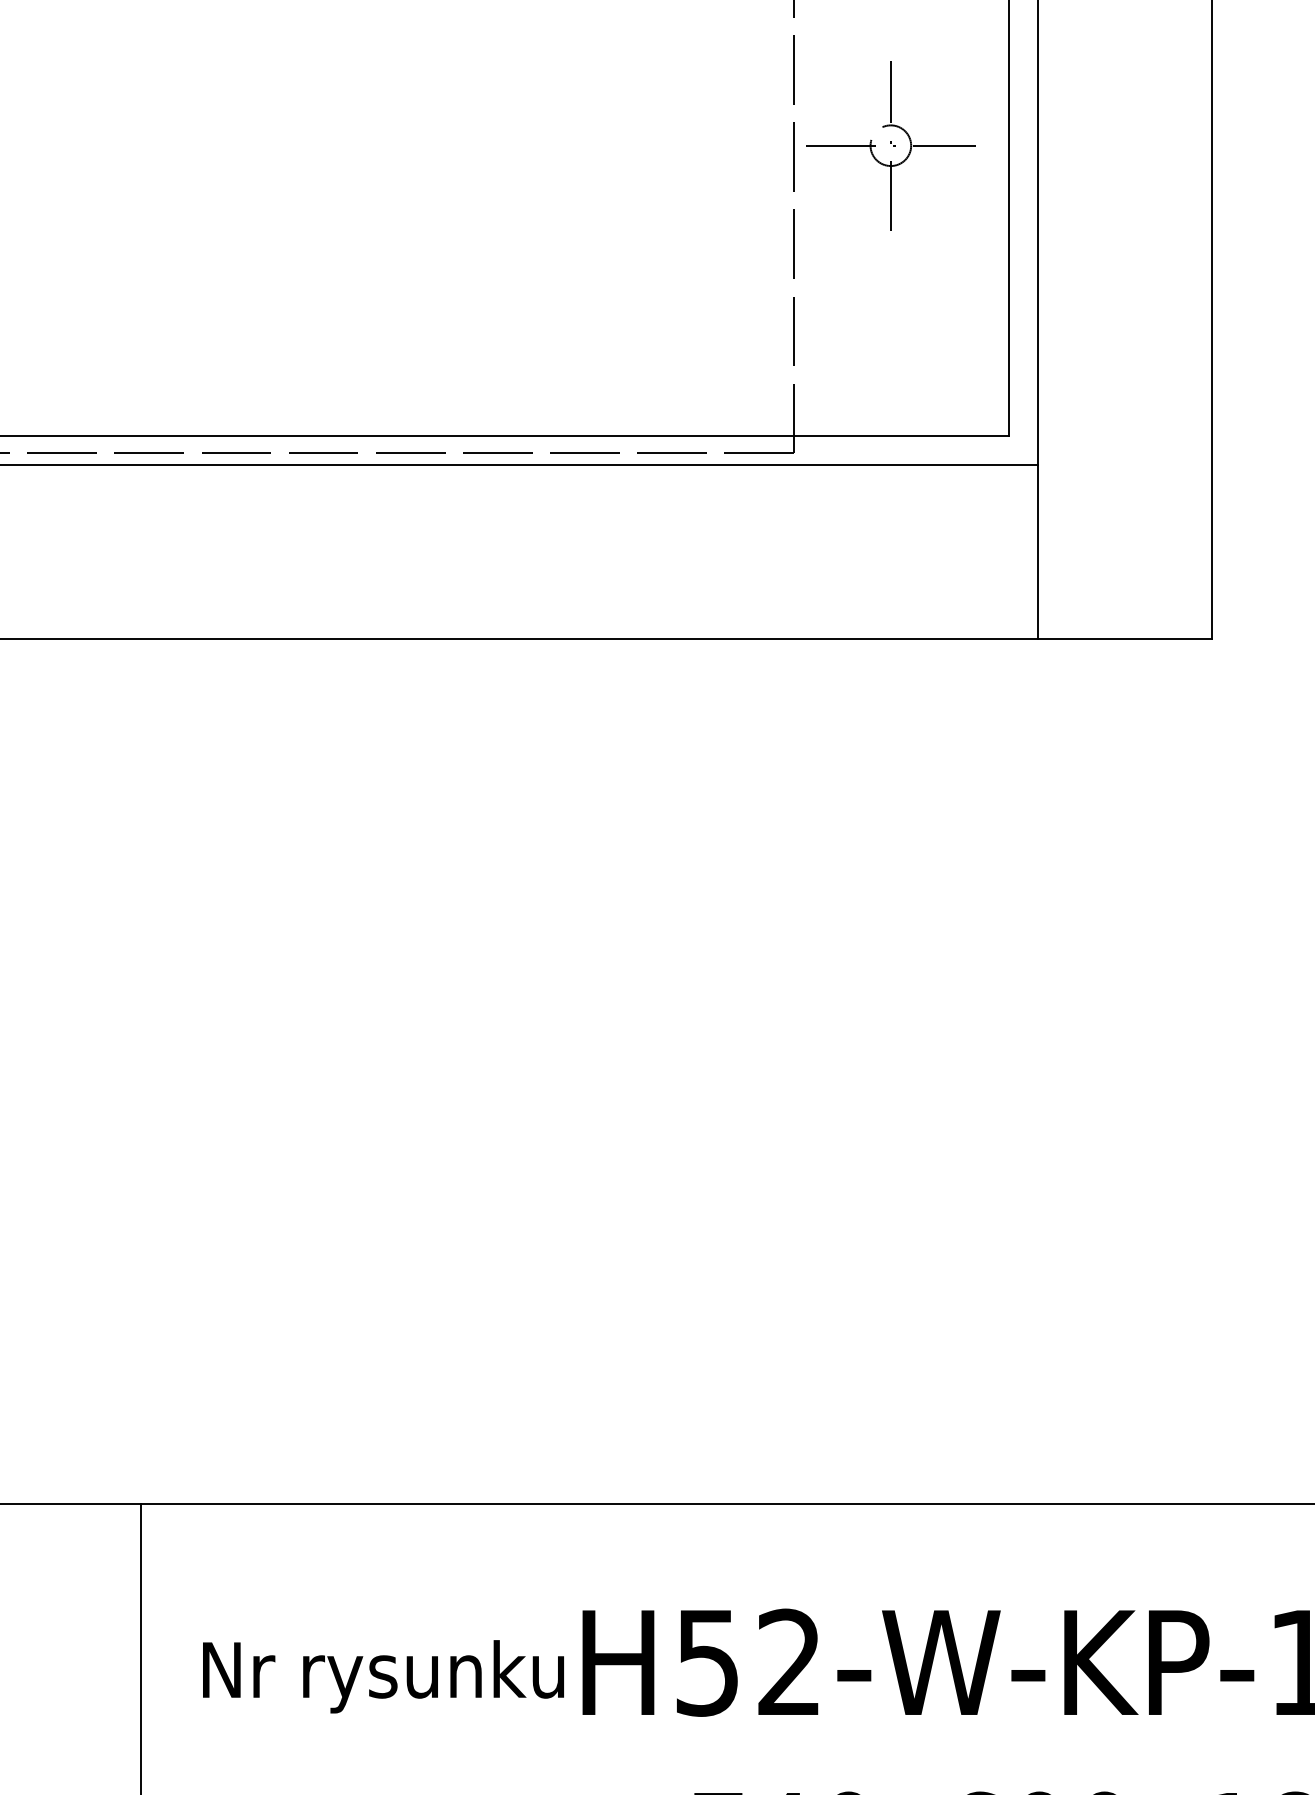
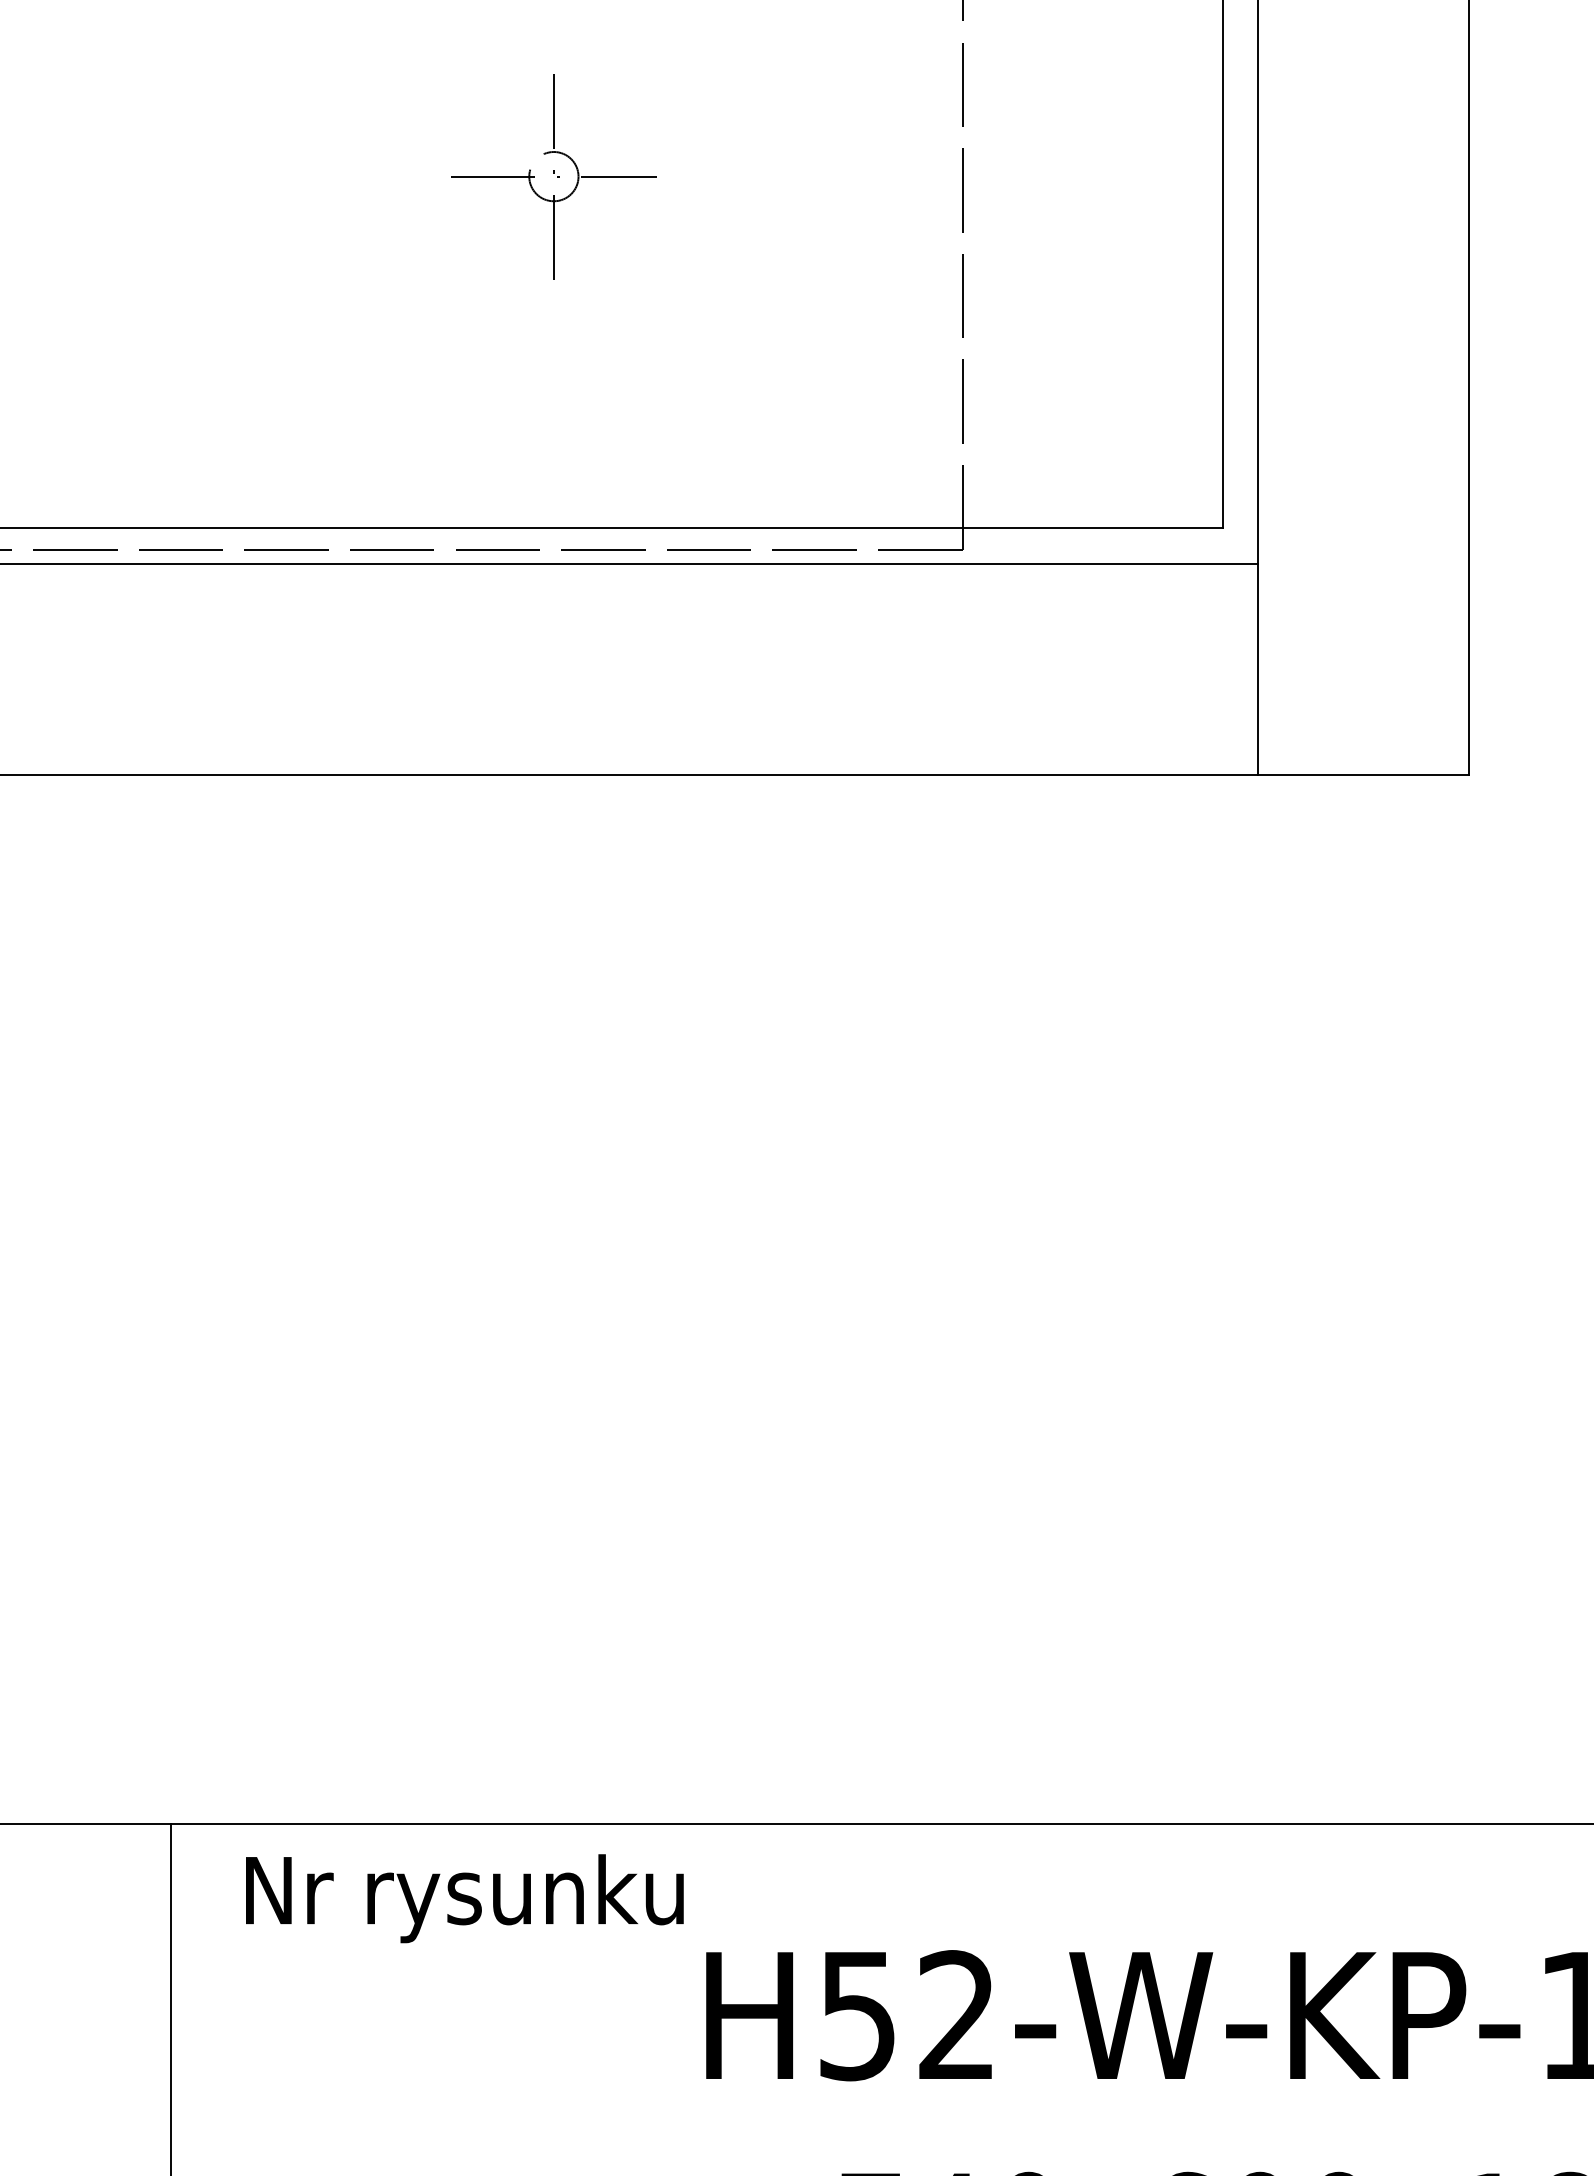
part: (890, 145) -> (553, 176), moved
text: (383, 1676) -> (464, 1898), moved

